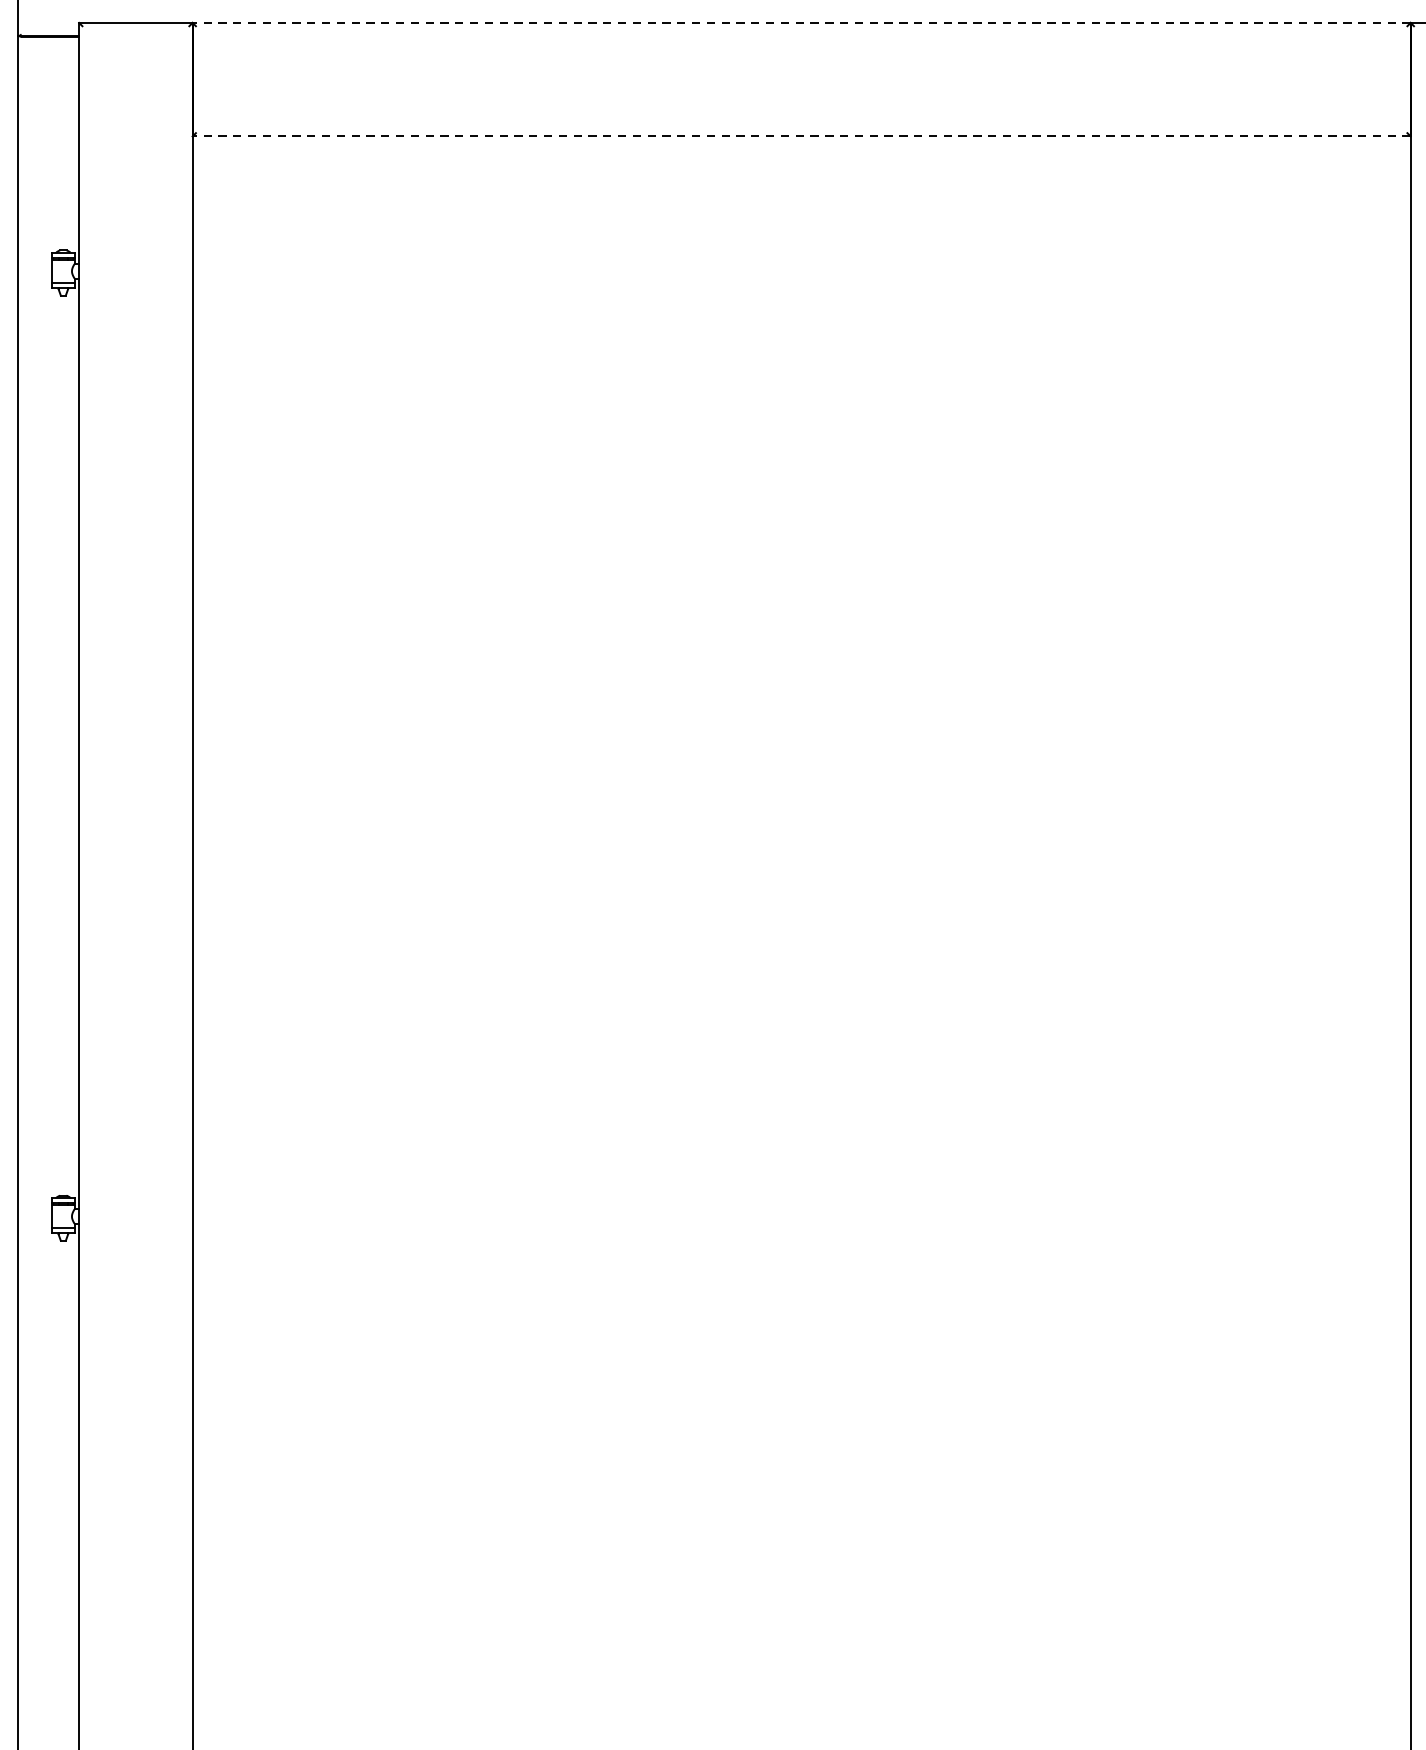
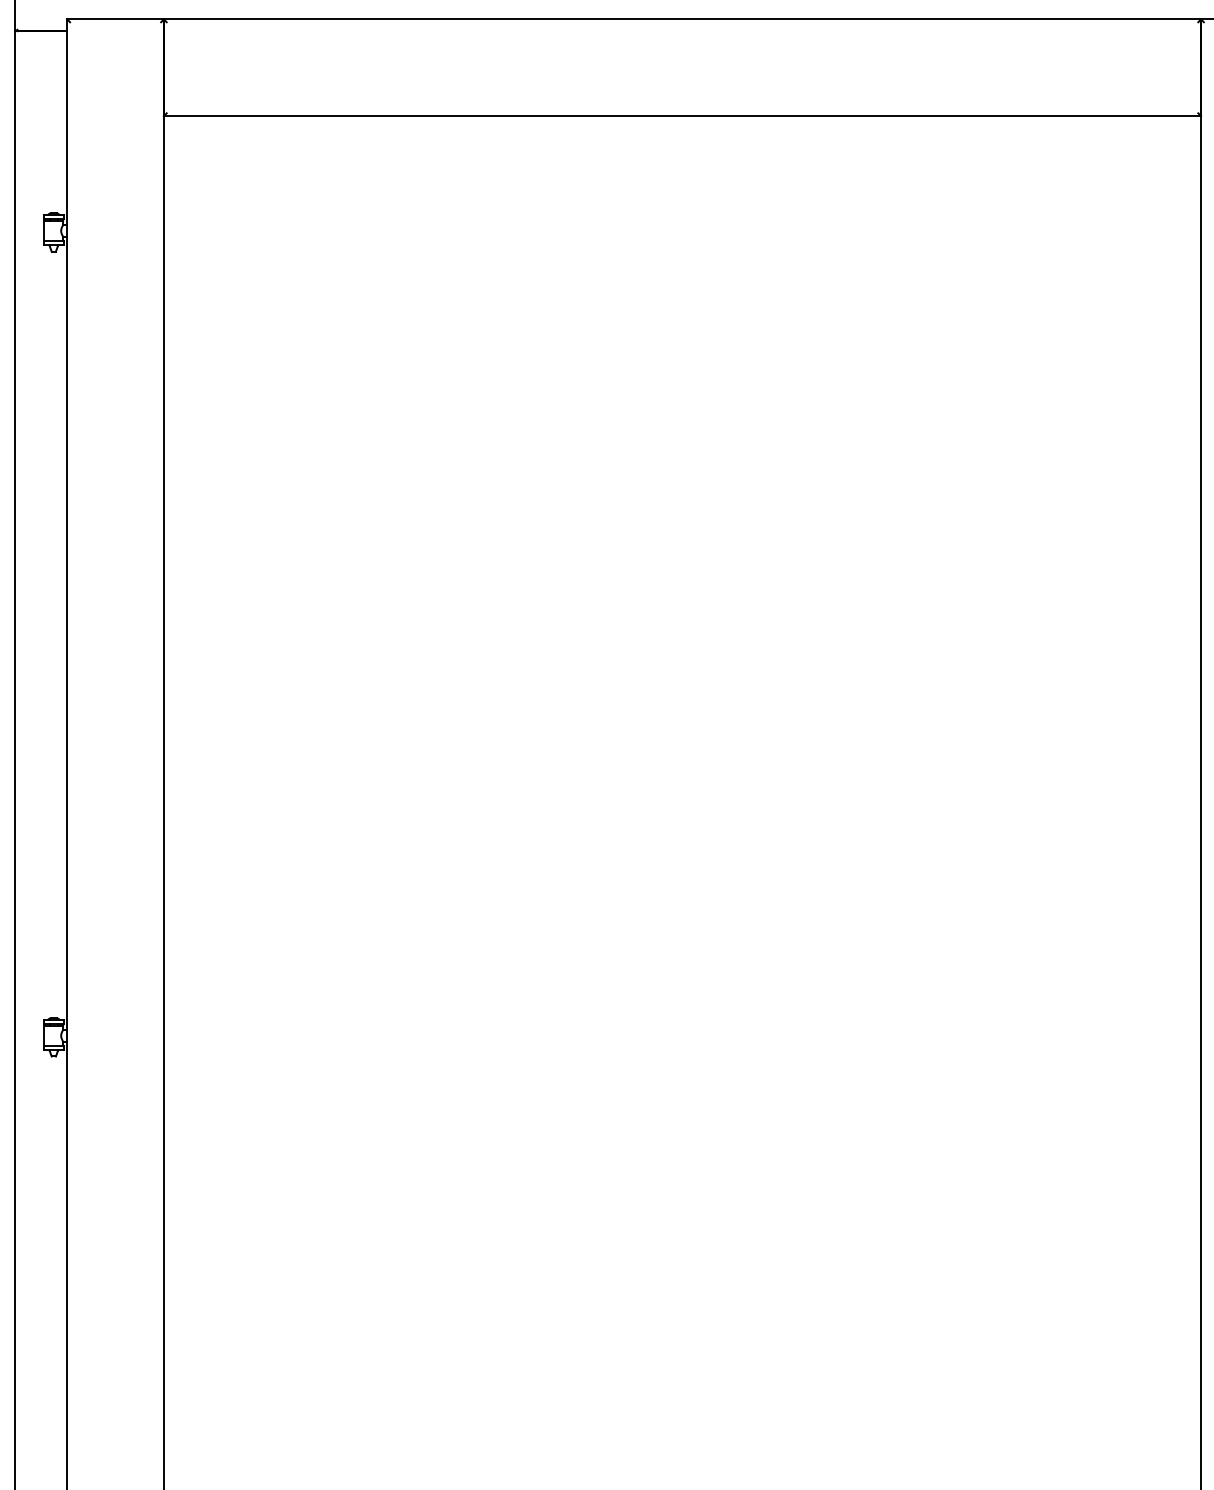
line: (801, 22) -> (682, 19), dashed -> solid
line: (801, 136) -> (682, 116), dashed -> solid

